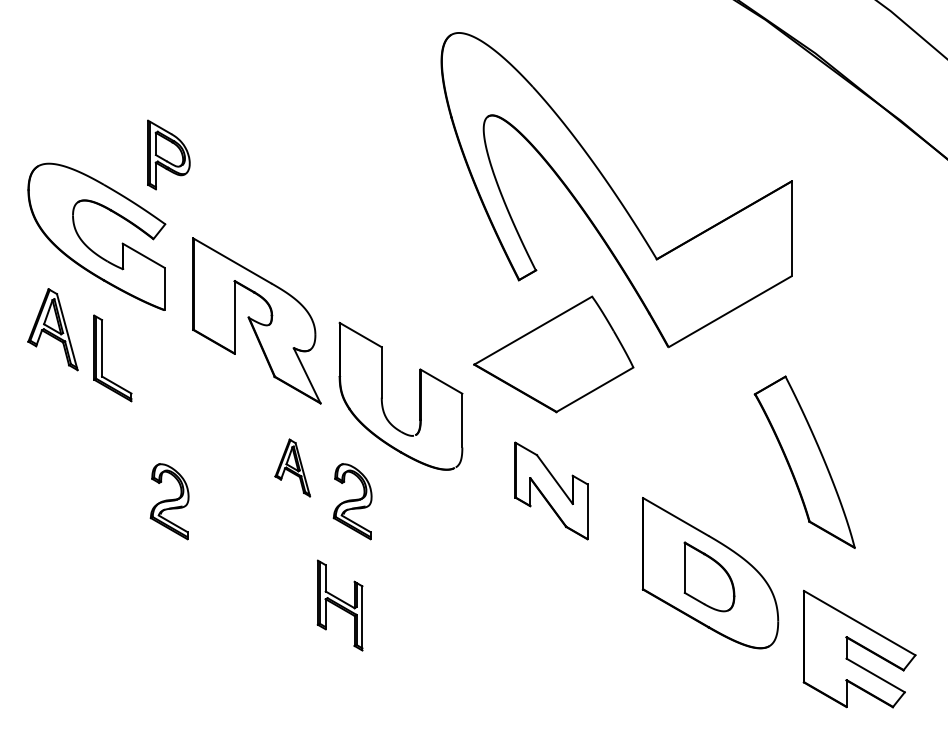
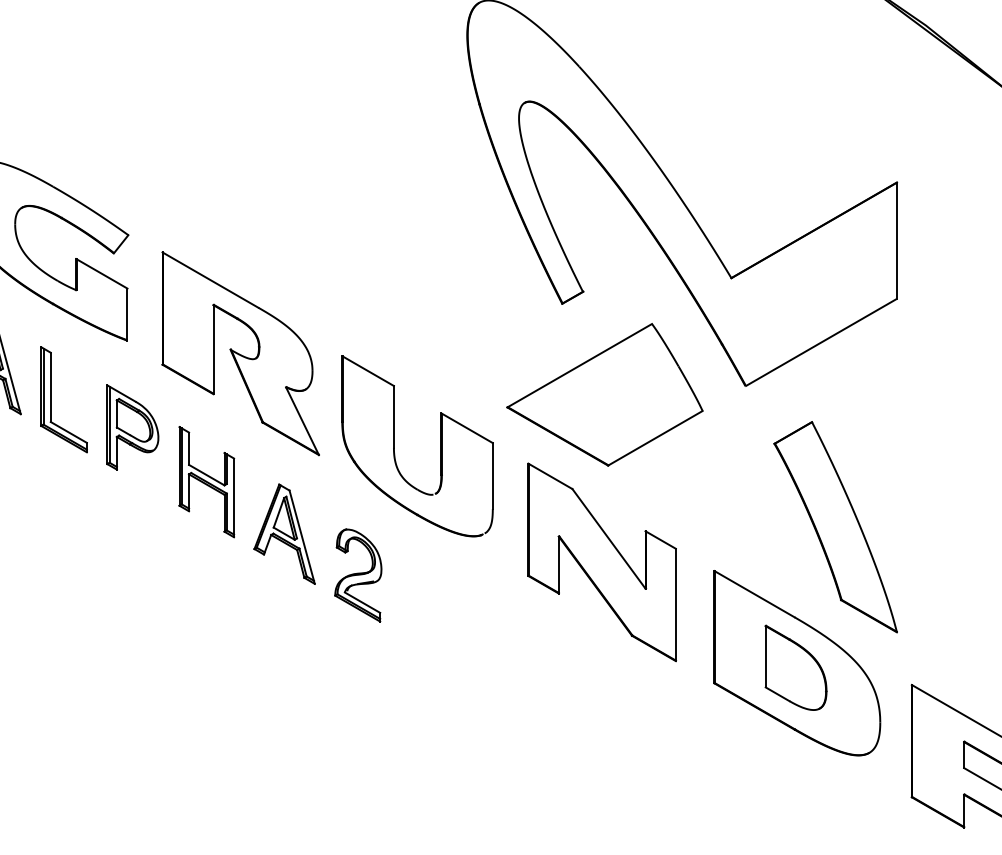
part: (168, 154) -> (132, 426), moved
part: (804, 461) -> (835, 526), moved
part: (292, 467) -> (284, 533), size x1.43
part: (551, 490) -> (602, 561), size x1.67
part: (169, 501) -> (133, 575), removed
part: (339, 605) -> (205, 482), moved

